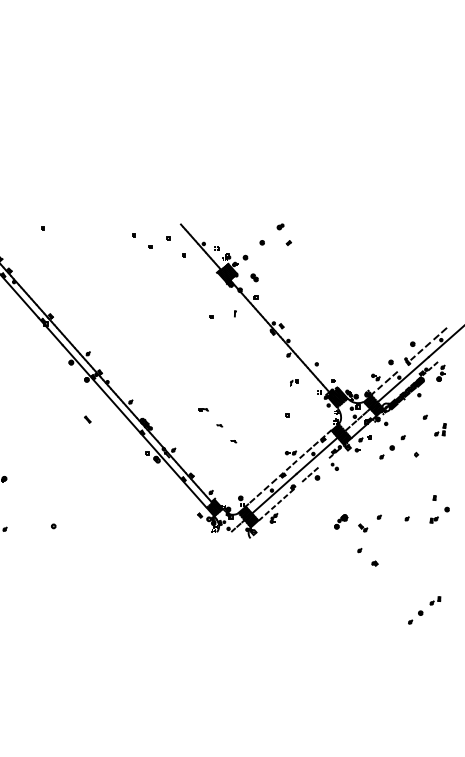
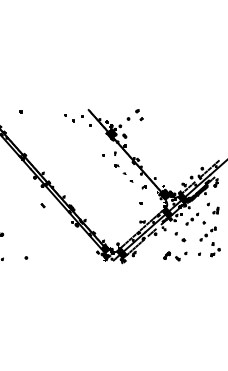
part: (217, 425) -> (123, 173), moved
part: (368, 558) -> (180, 237), moved
part: (423, 609) -> (207, 233), moved

